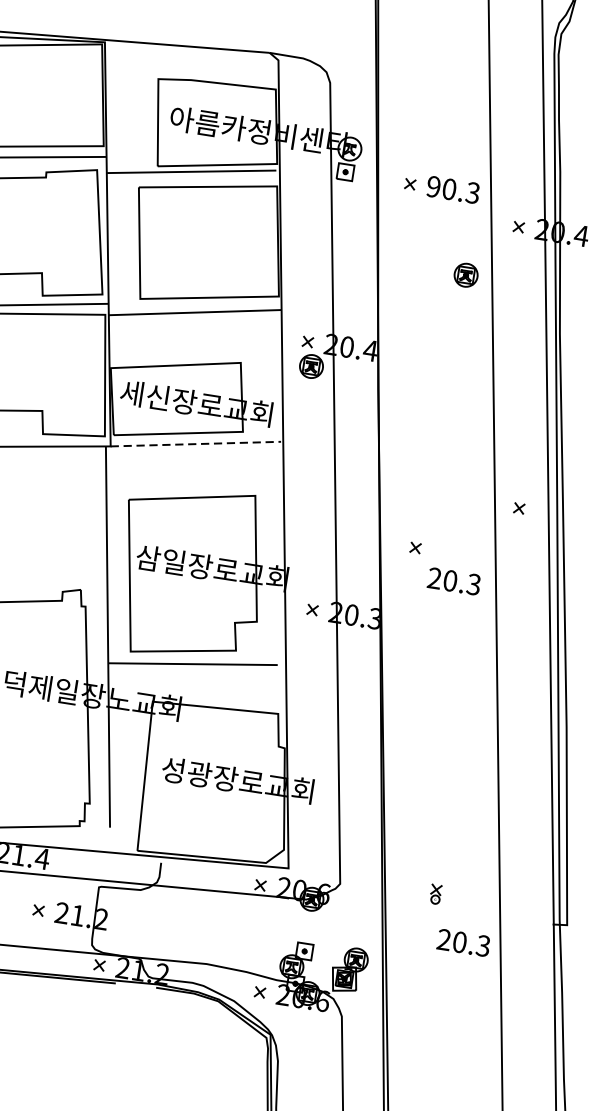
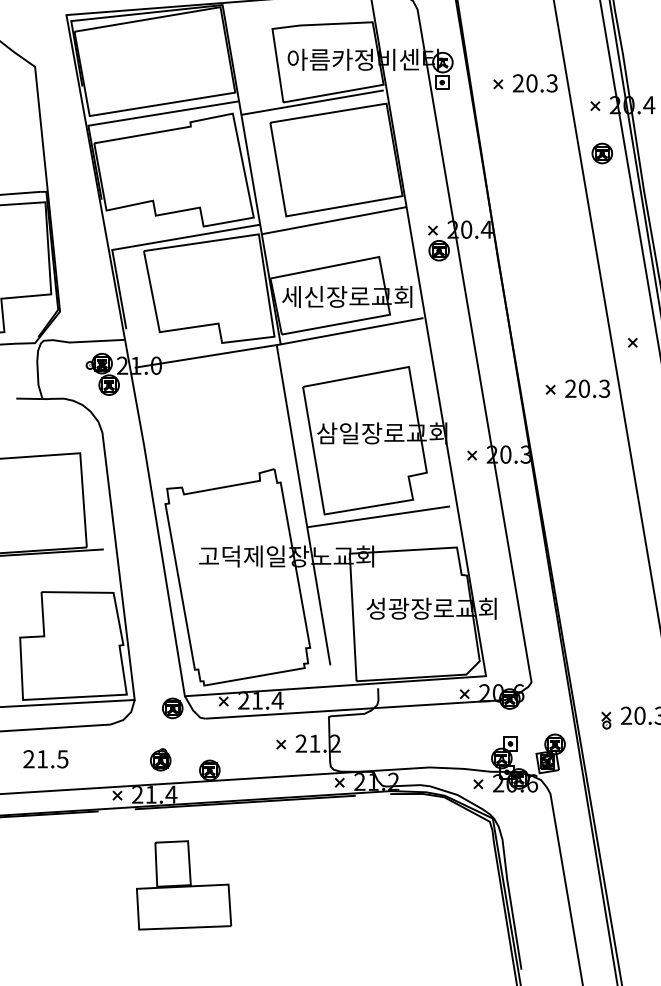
text: (432, 186) -> (517, 83), 90.3 -> 20.3
part: (465, 275) -> (601, 153), moved
line: (196, 444) -> (352, 331), dashed -> solid
text: (454, 581) -> (587, 388), moved
part: (435, 894) -> (606, 720), moved

